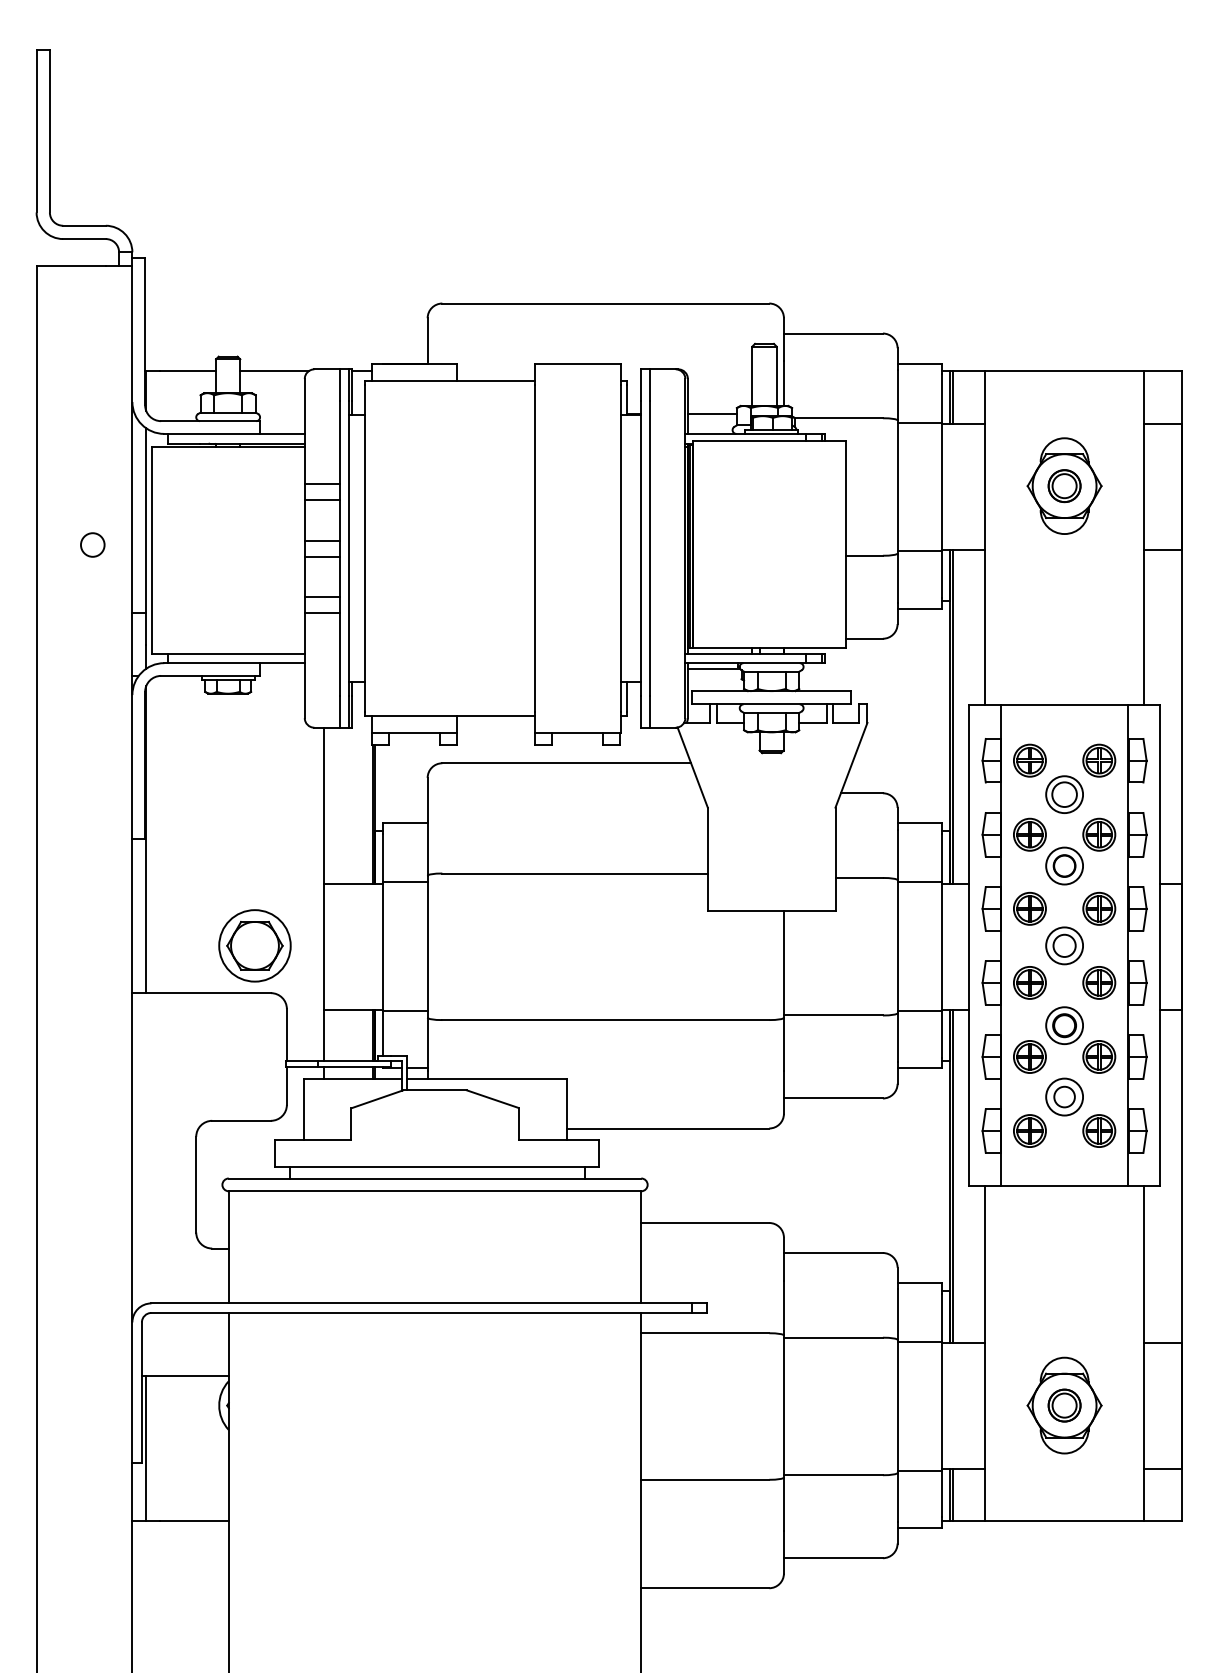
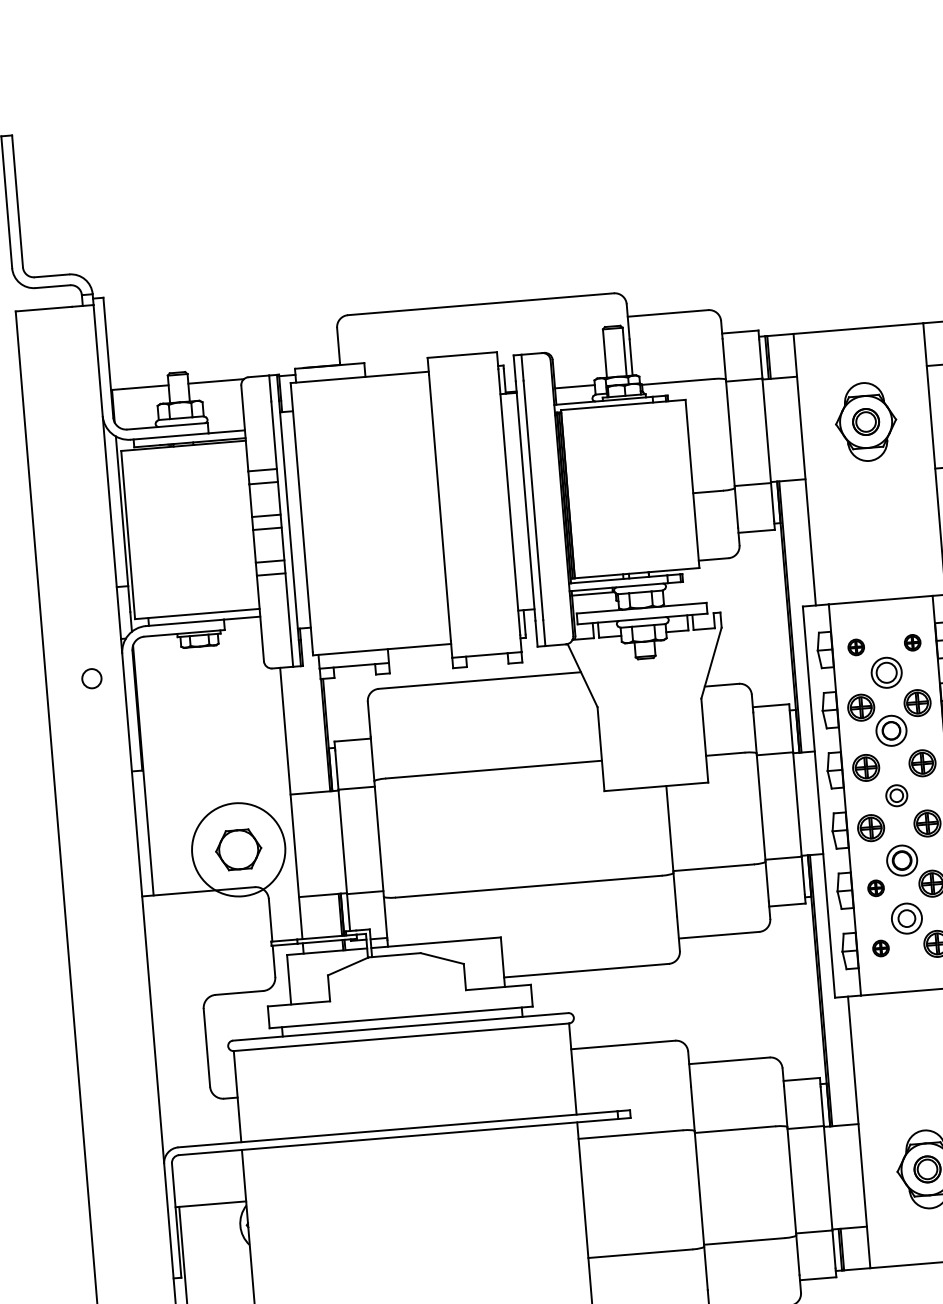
circle: (92, 544) -> (91, 678), moved
part: (1029, 760) -> (855, 647), size x0.6
part: (1099, 760) -> (912, 642), size x0.6
circle: (254, 945) -> (238, 849), size x1.6
part: (1064, 945) -> (896, 795), size x0.7
part: (1029, 1056) -> (875, 887), size x0.6
part: (1029, 1130) -> (880, 948), size x0.6

